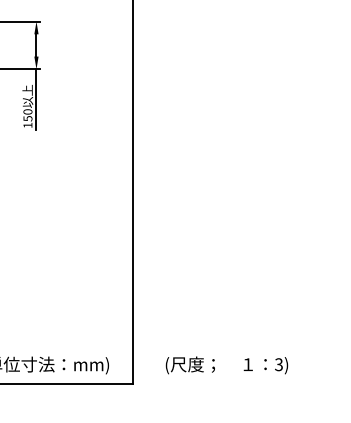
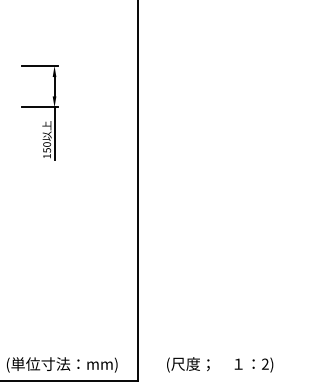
text: (278, 365) -> (264, 364), 3) -> 2)

